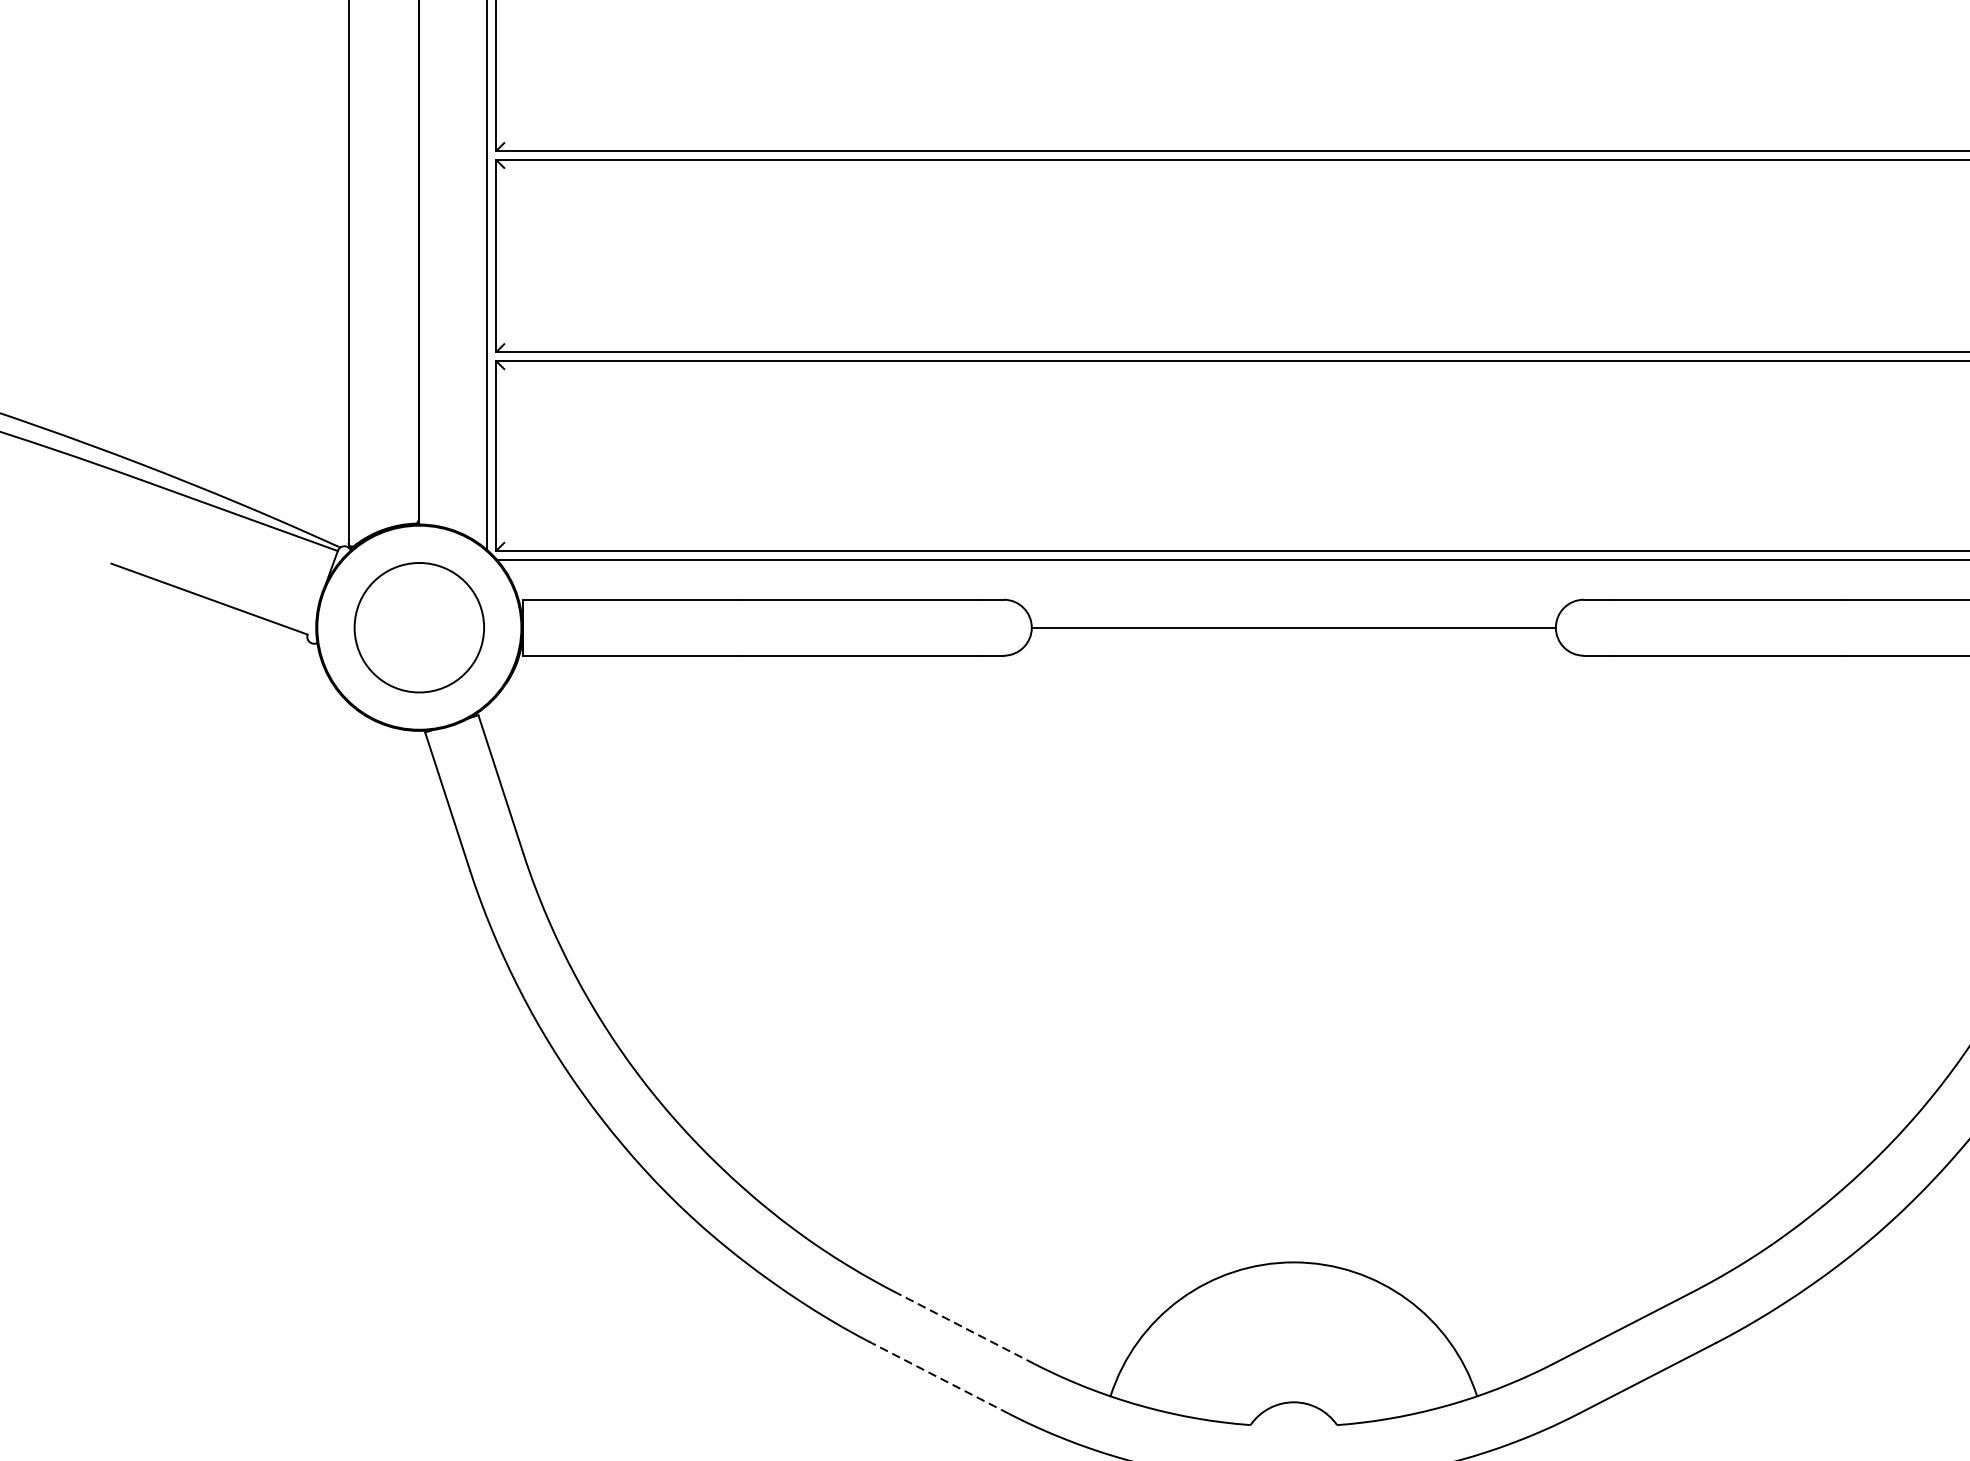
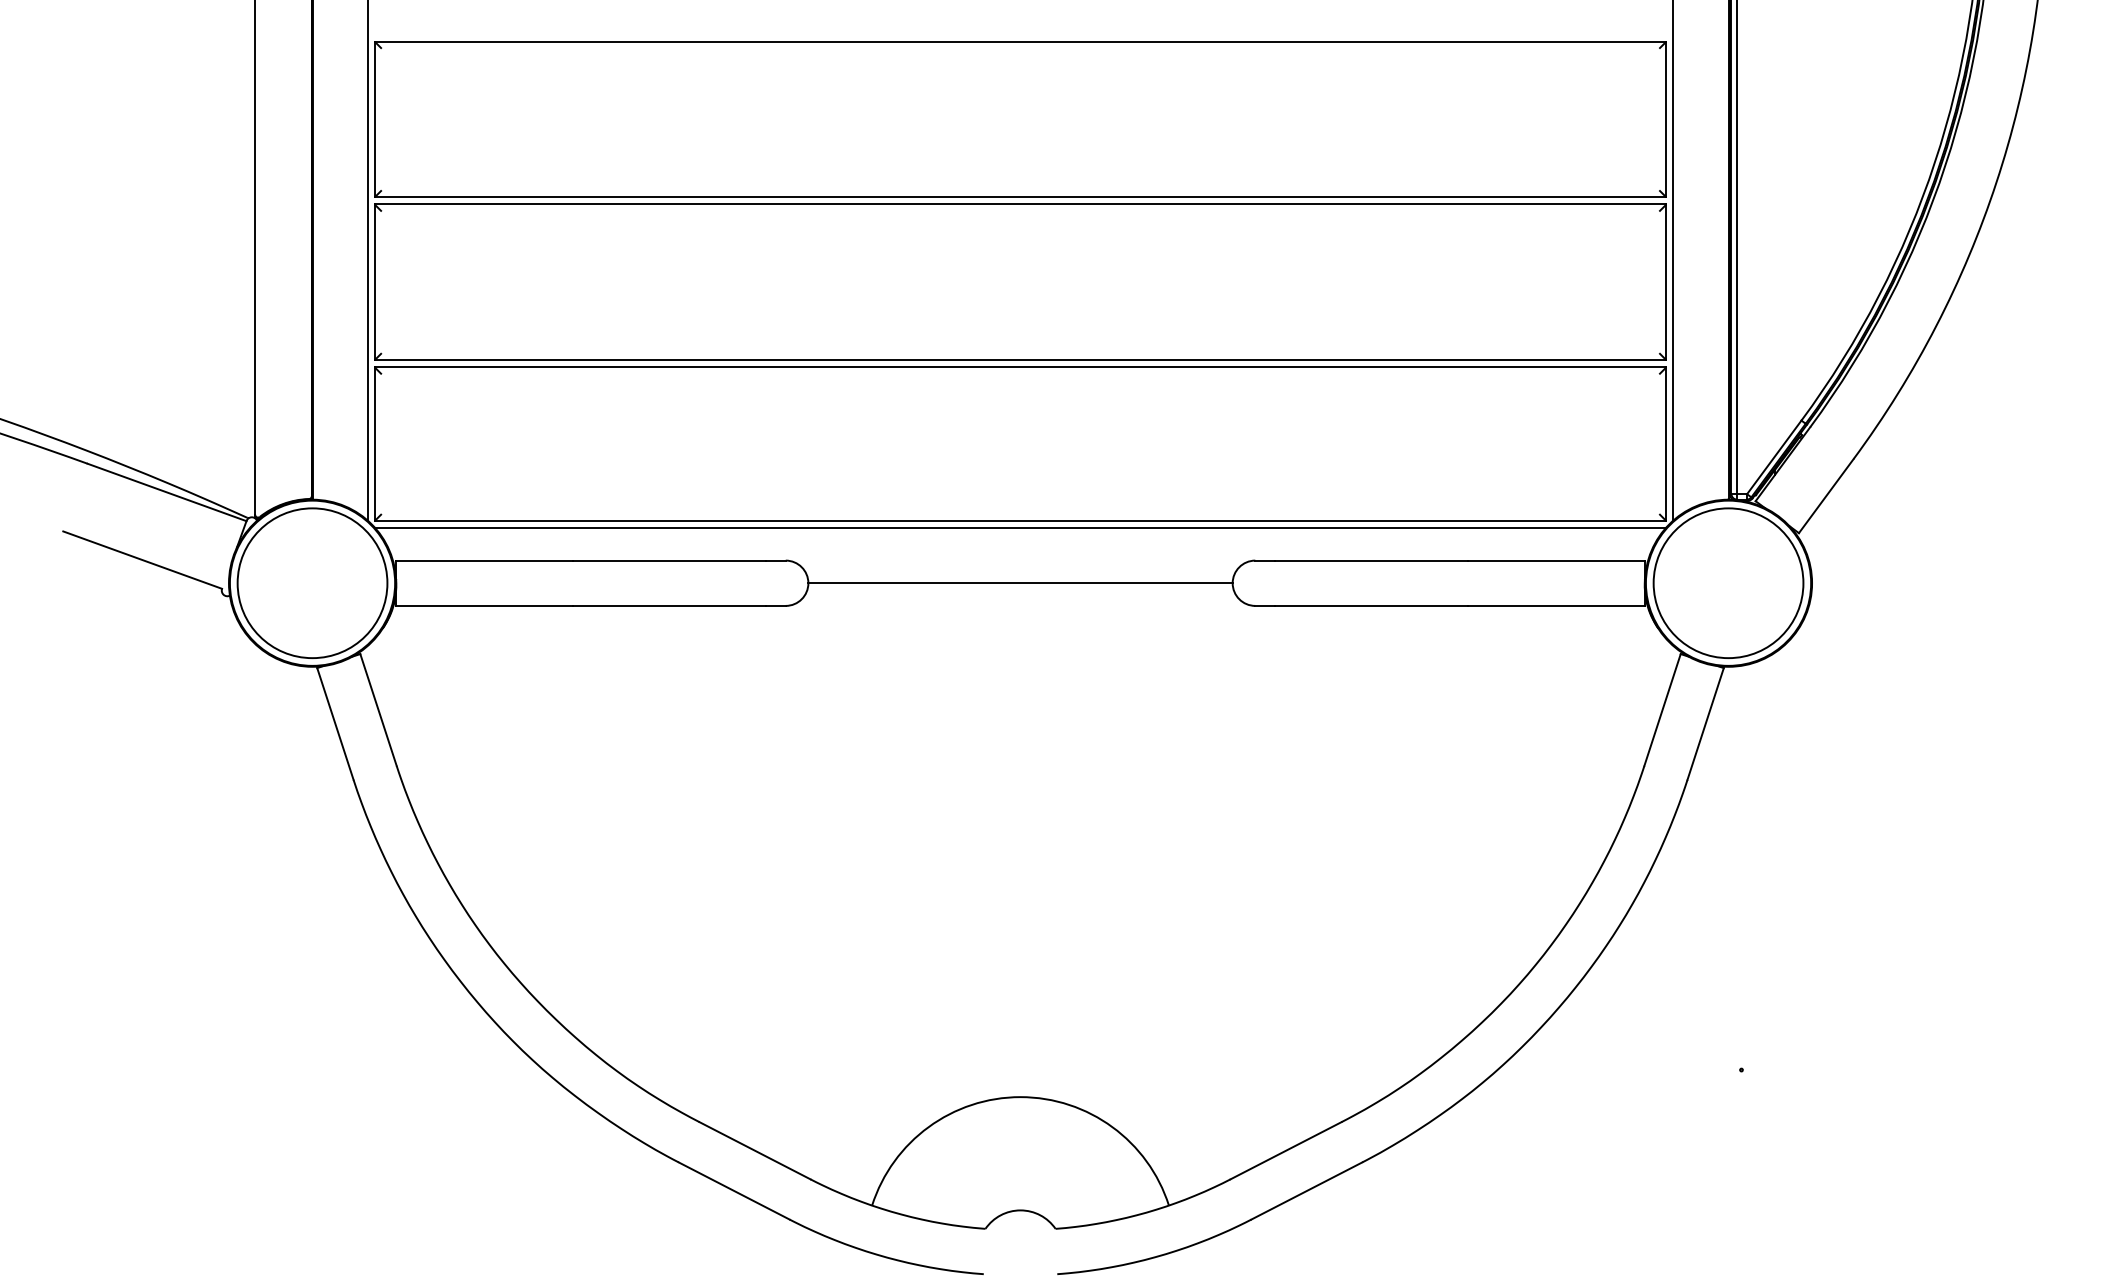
circle: (419, 628) -> (312, 583), size x1.43
line: (965, 1328) -> (754, 1150), dashed -> solid
line: (939, 1377) -> (733, 1190), dashed -> solid

